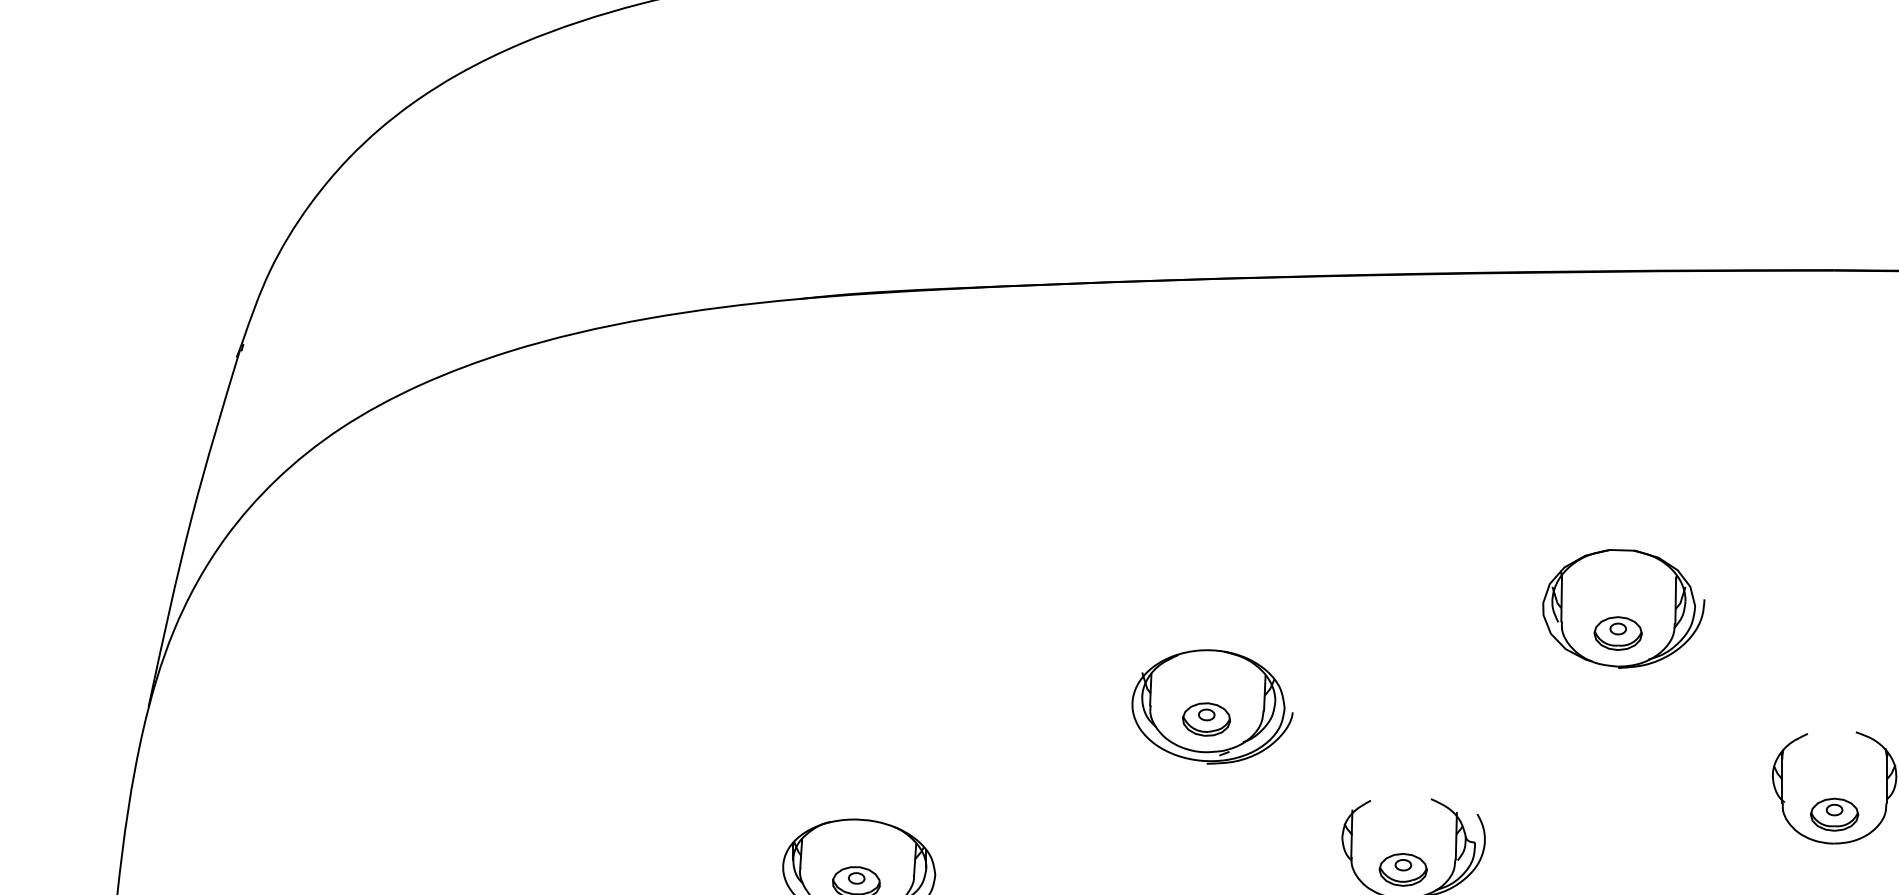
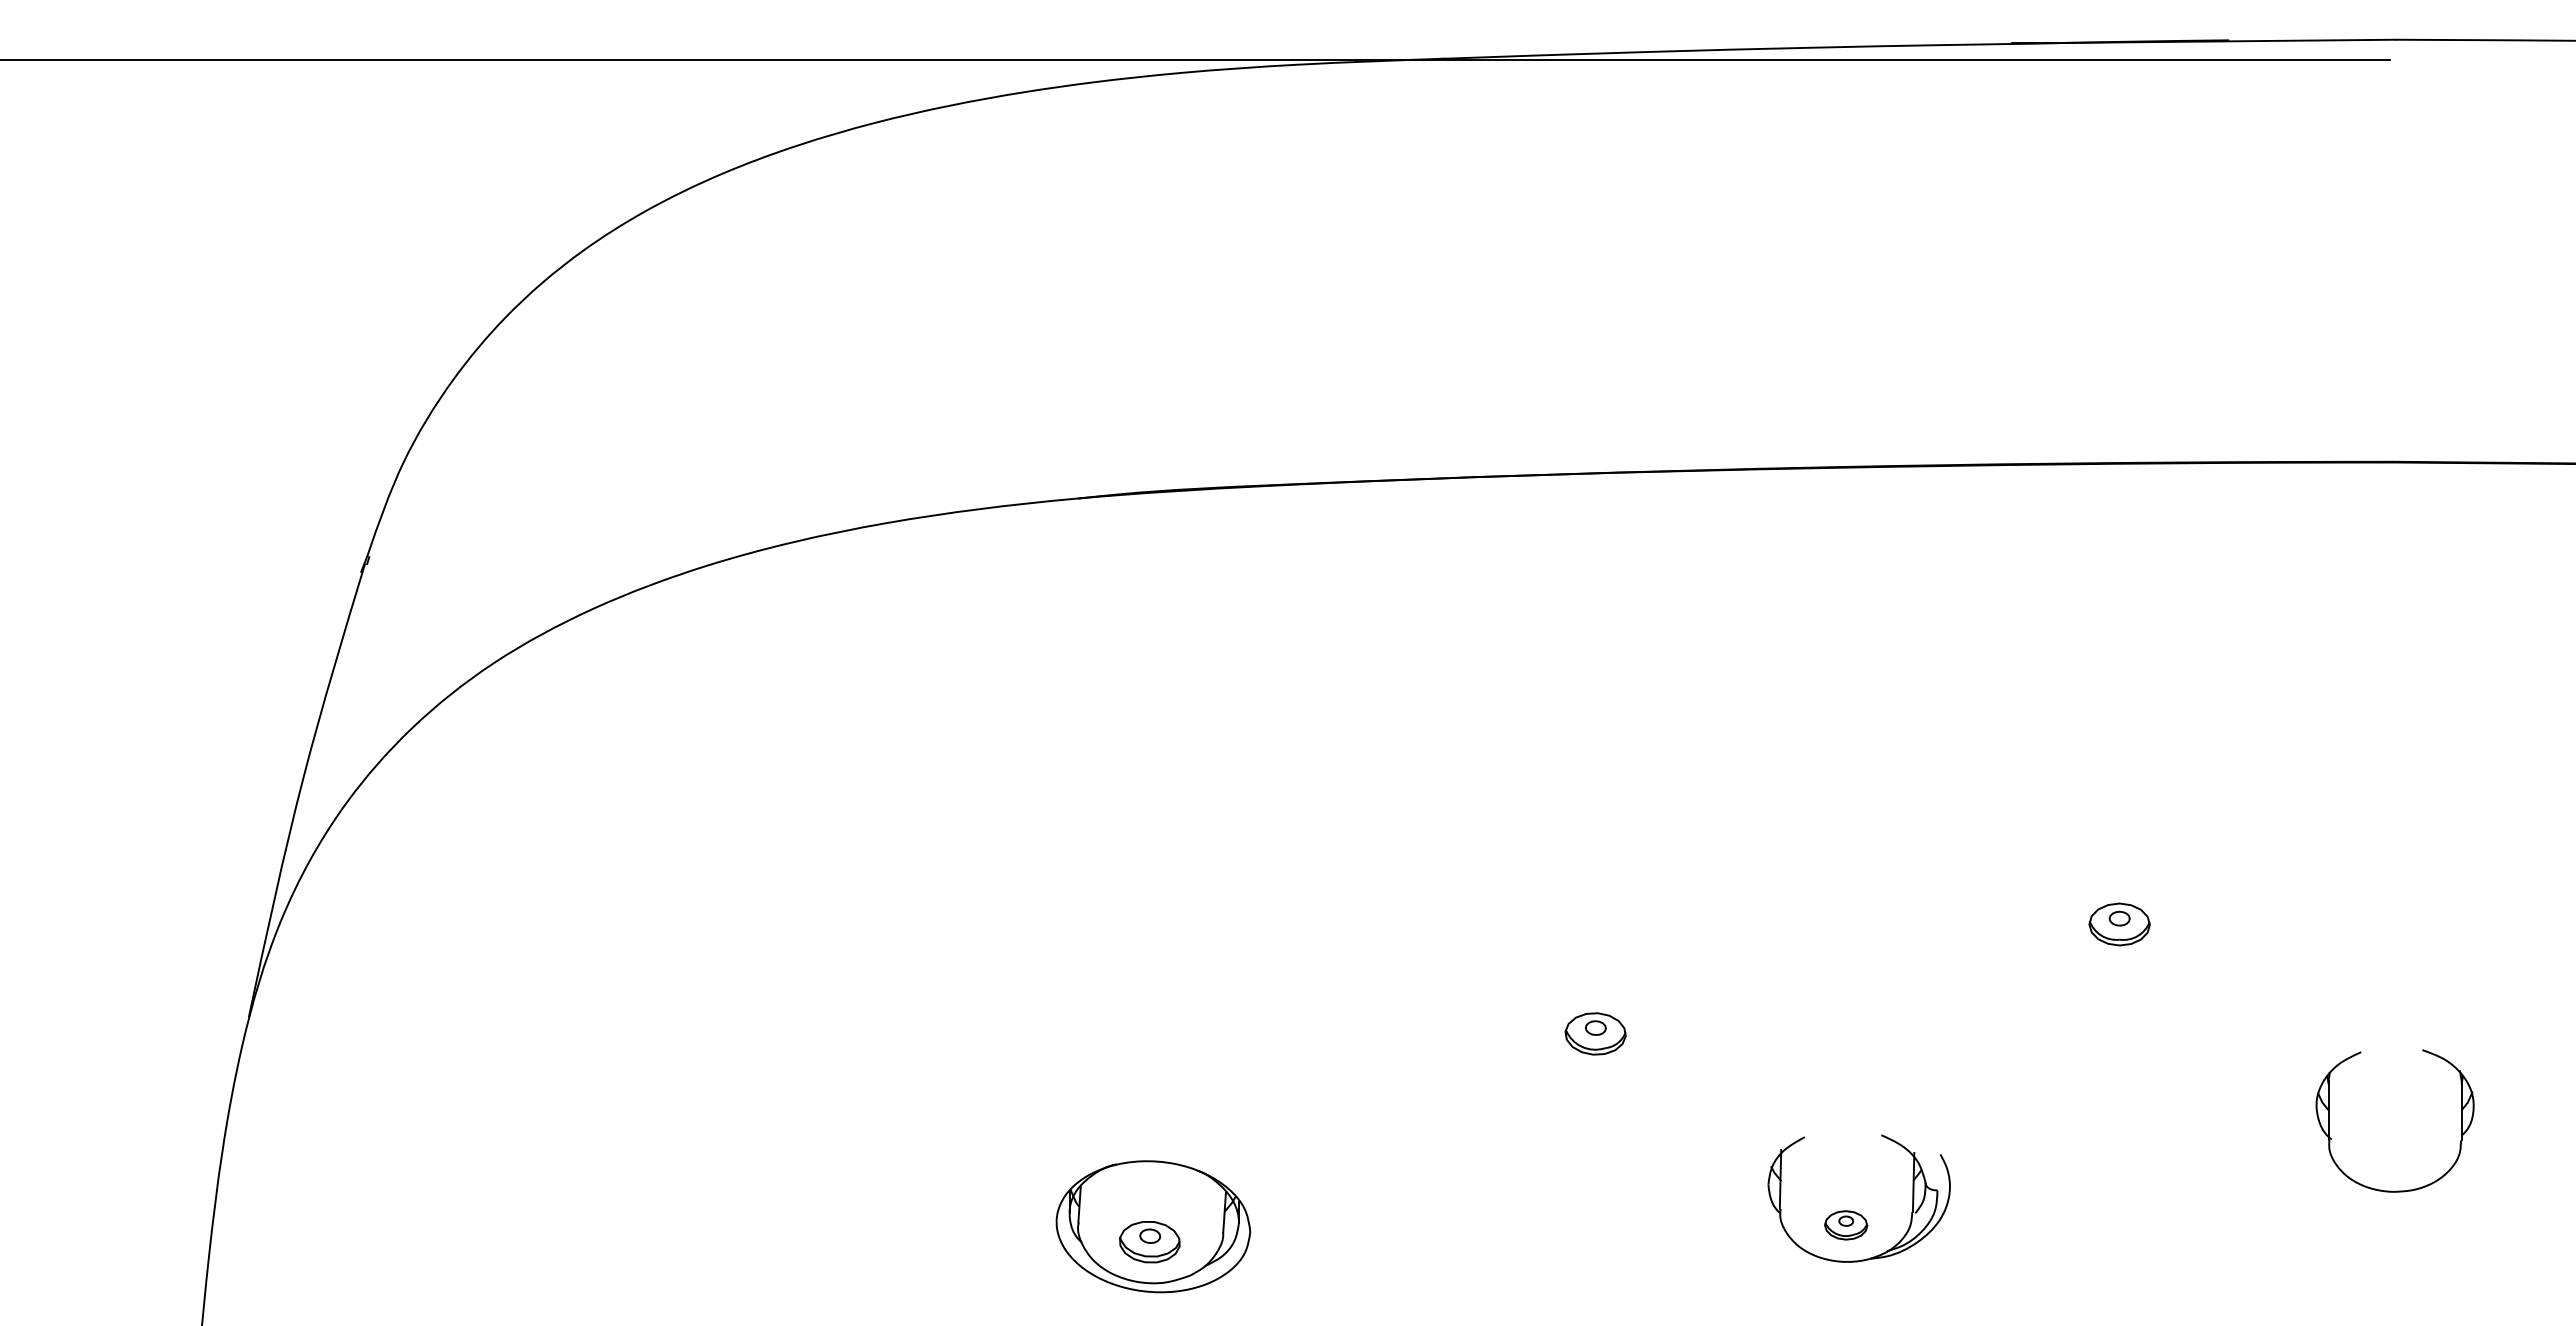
part: (1623, 609) -> (2126, 893), removed
part: (1212, 706) -> (1603, 1017), removed
part: (1834, 814) -> (2395, 1154), removed
part: (1403, 870) -> (1846, 1225), size x0.7

